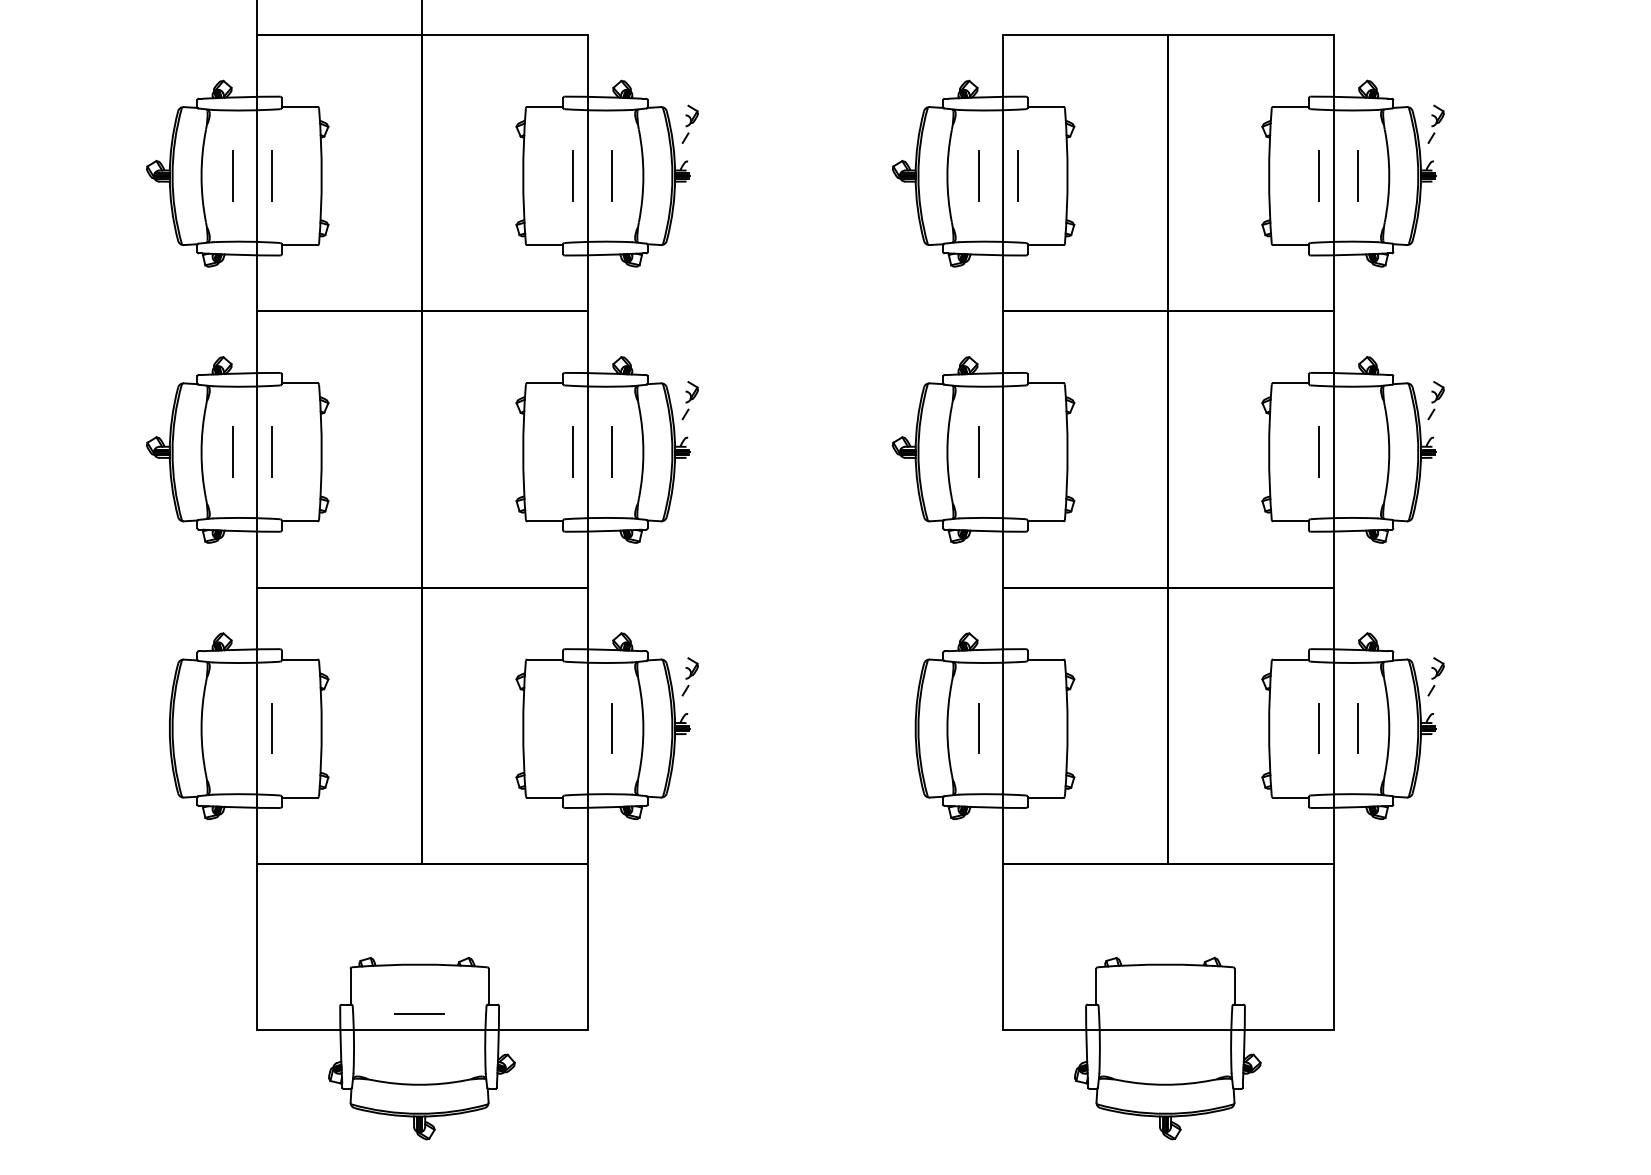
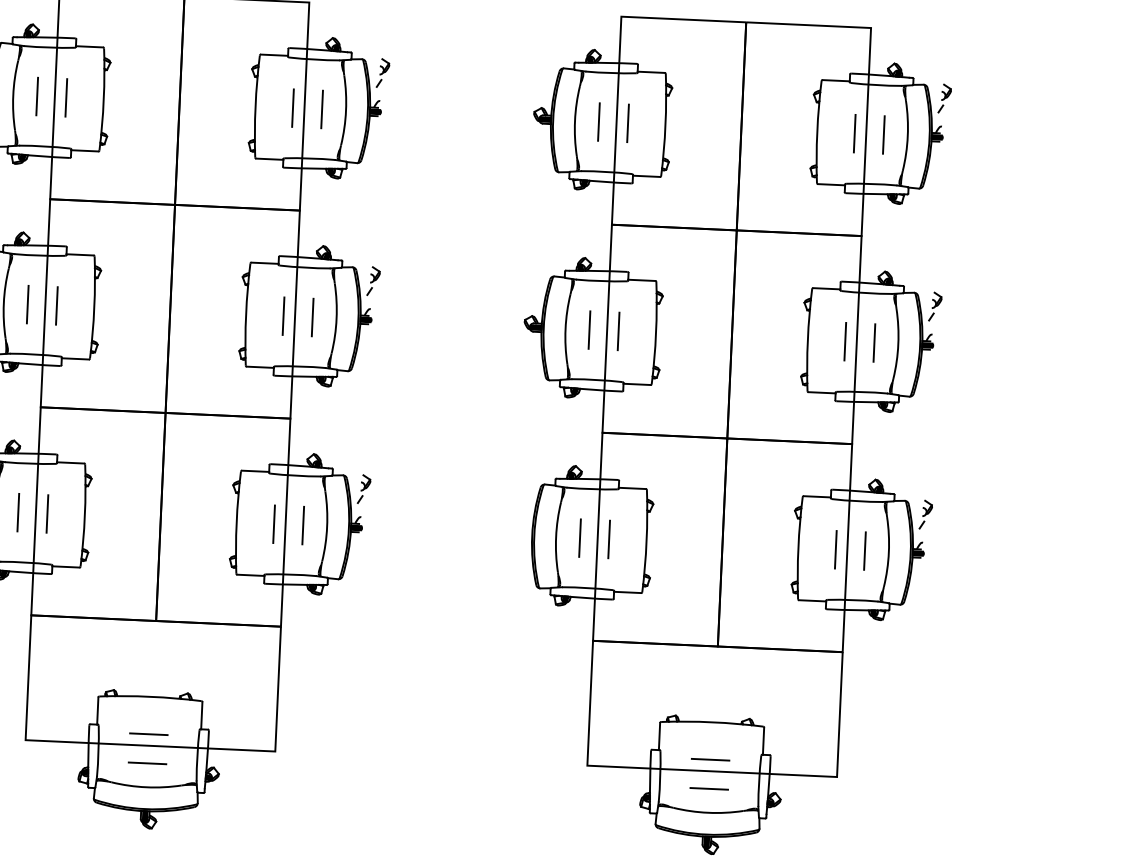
line: (1017, 452) -> (618, 331), added
line: (1357, 452) -> (874, 343), added
line: (233, 728) -> (18, 512), added
line: (572, 728) -> (273, 524), added
line: (1017, 728) -> (608, 539), added
line: (1165, 1014) -> (710, 759), added
line: (419, 1053) -> (147, 763), added
line: (1165, 1053) -> (709, 789), added

